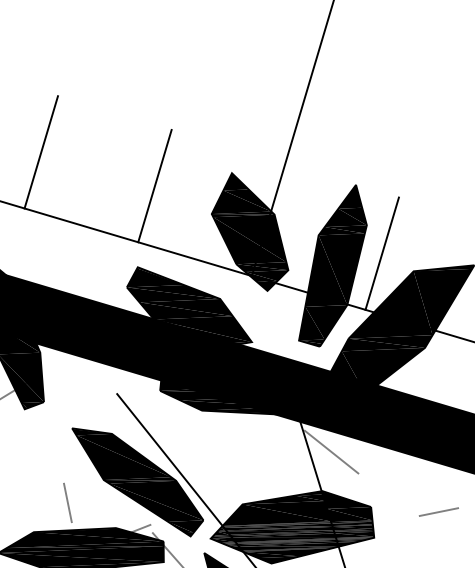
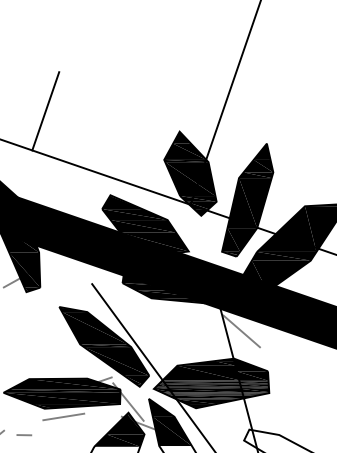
line: (154, 186) -> (124, 138), removed
line: (381, 253) -> (282, 192), removed
line: (68, 502) -> (54, 359), removed
line: (438, 511) -> (315, 376), removed

